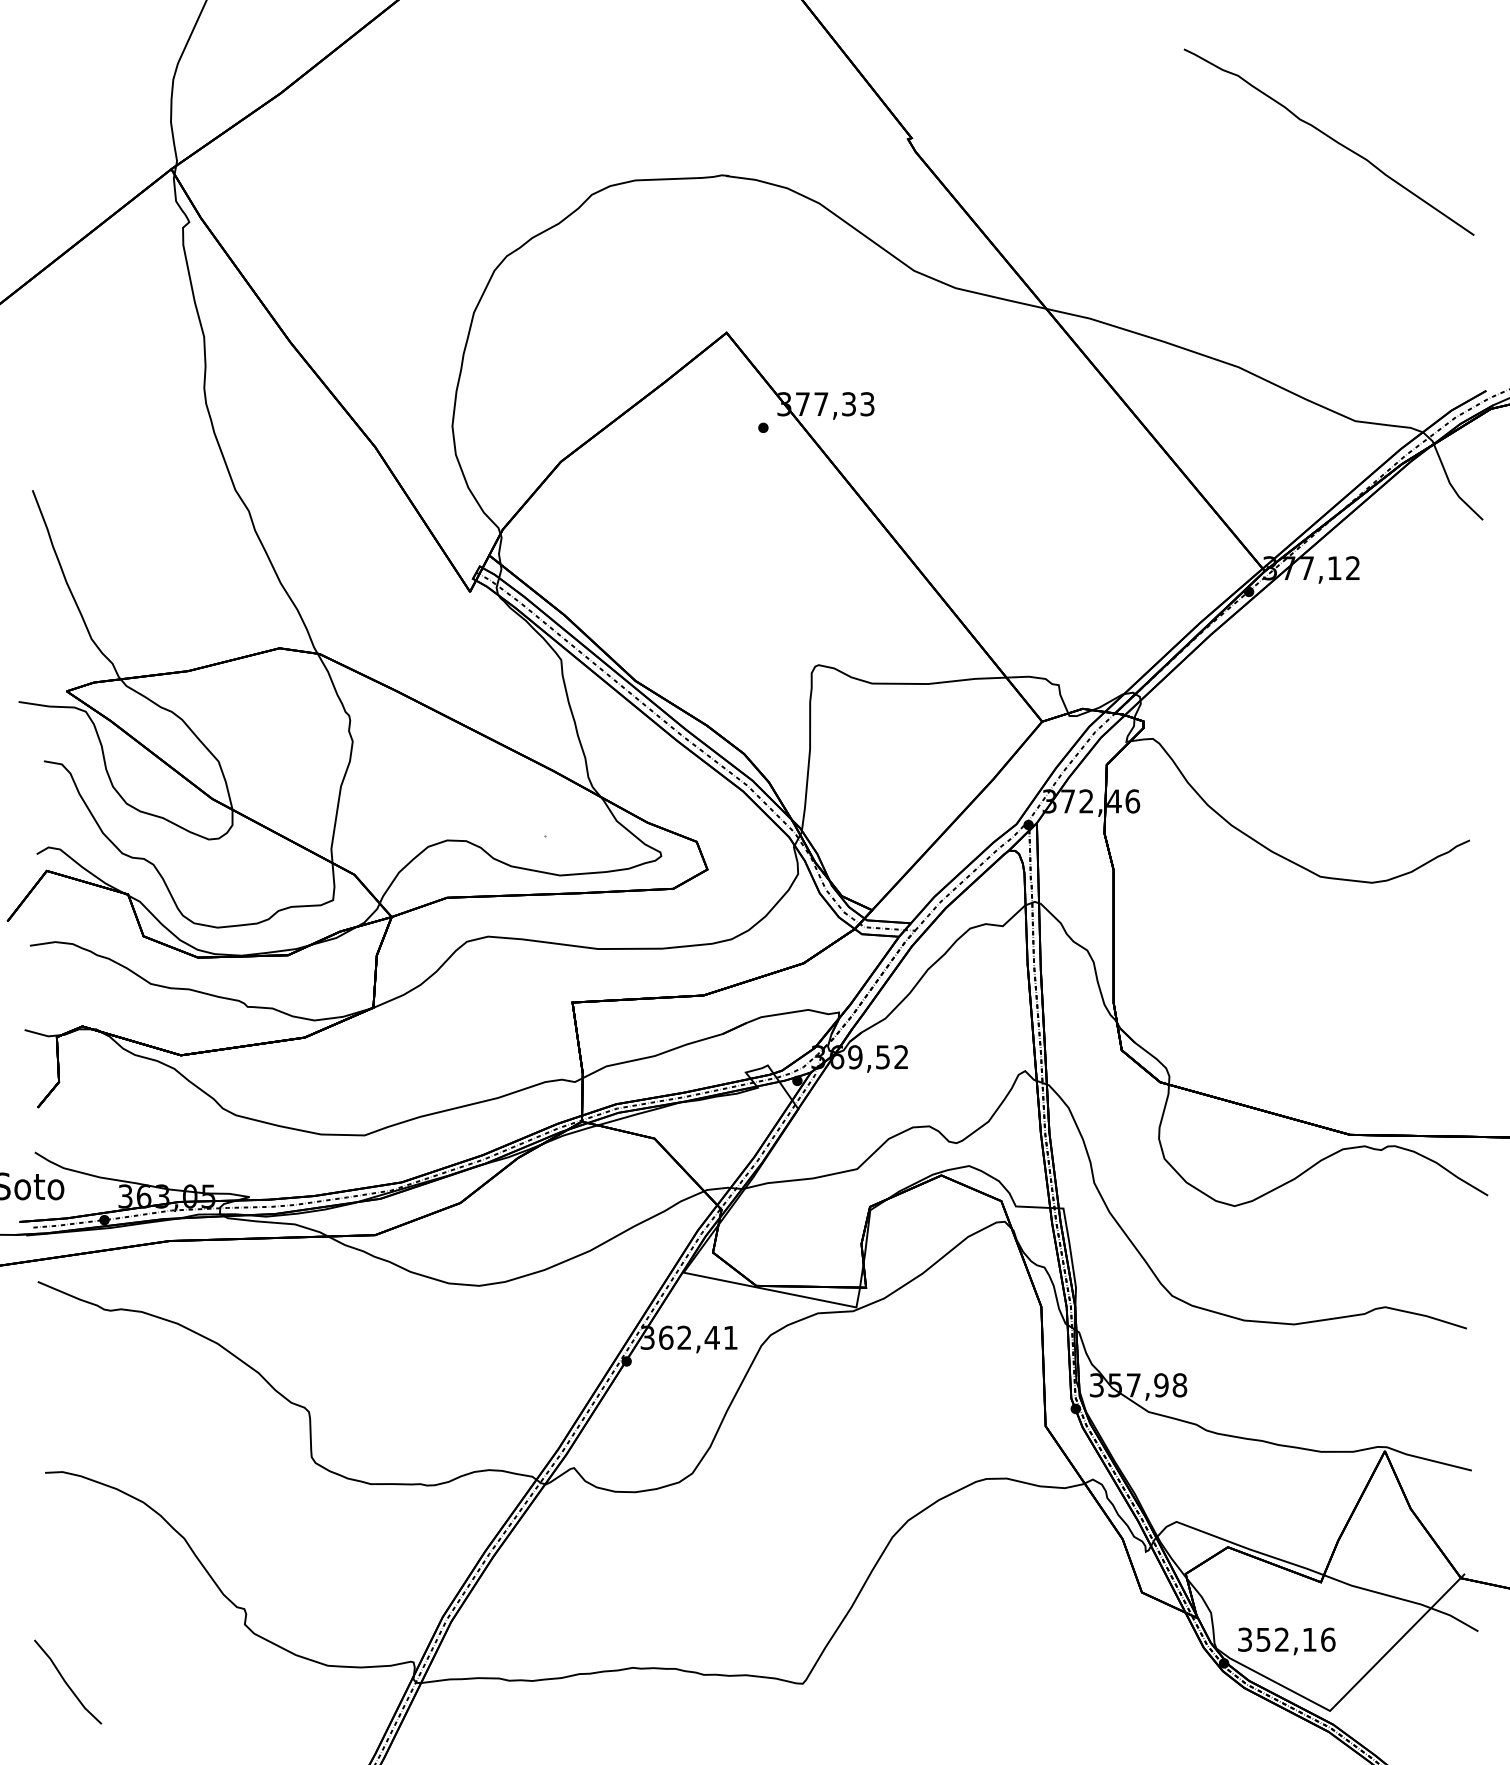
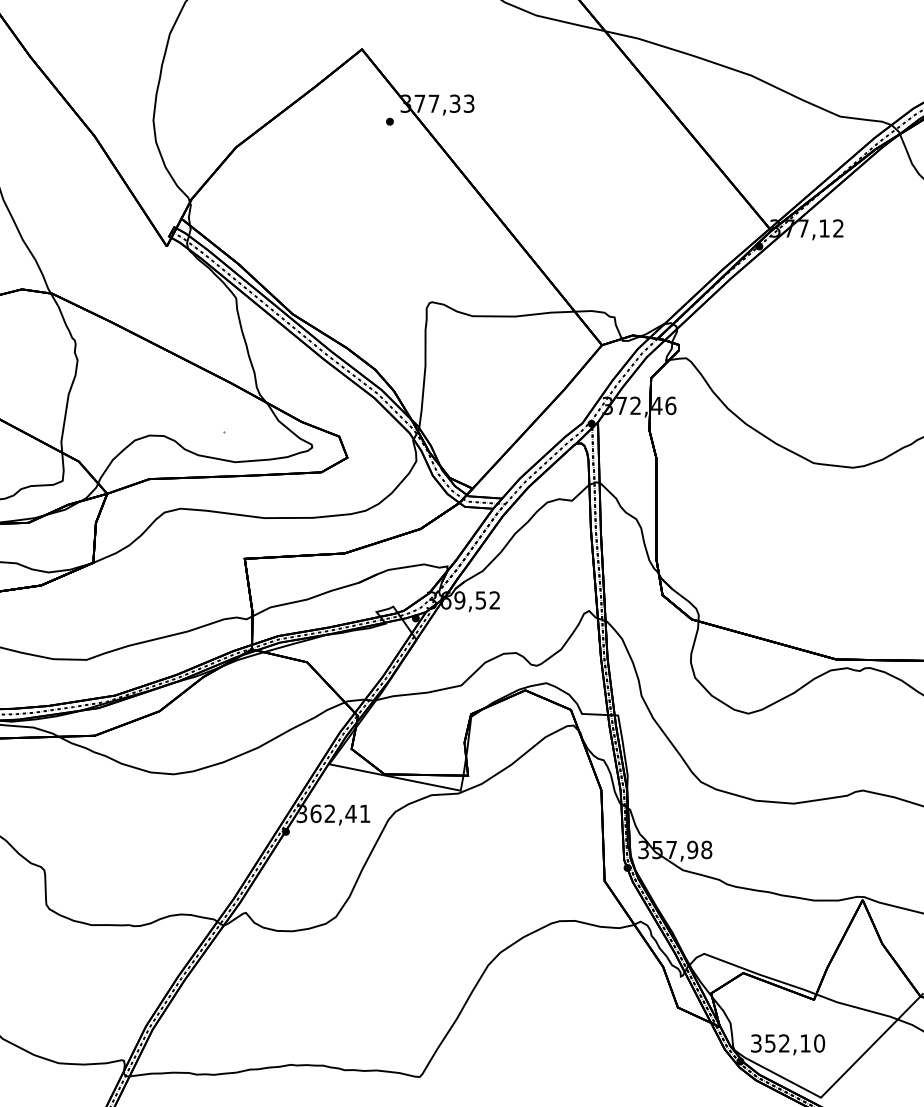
text: (1328, 1639) -> (819, 1043), 352,16 -> 352,10

